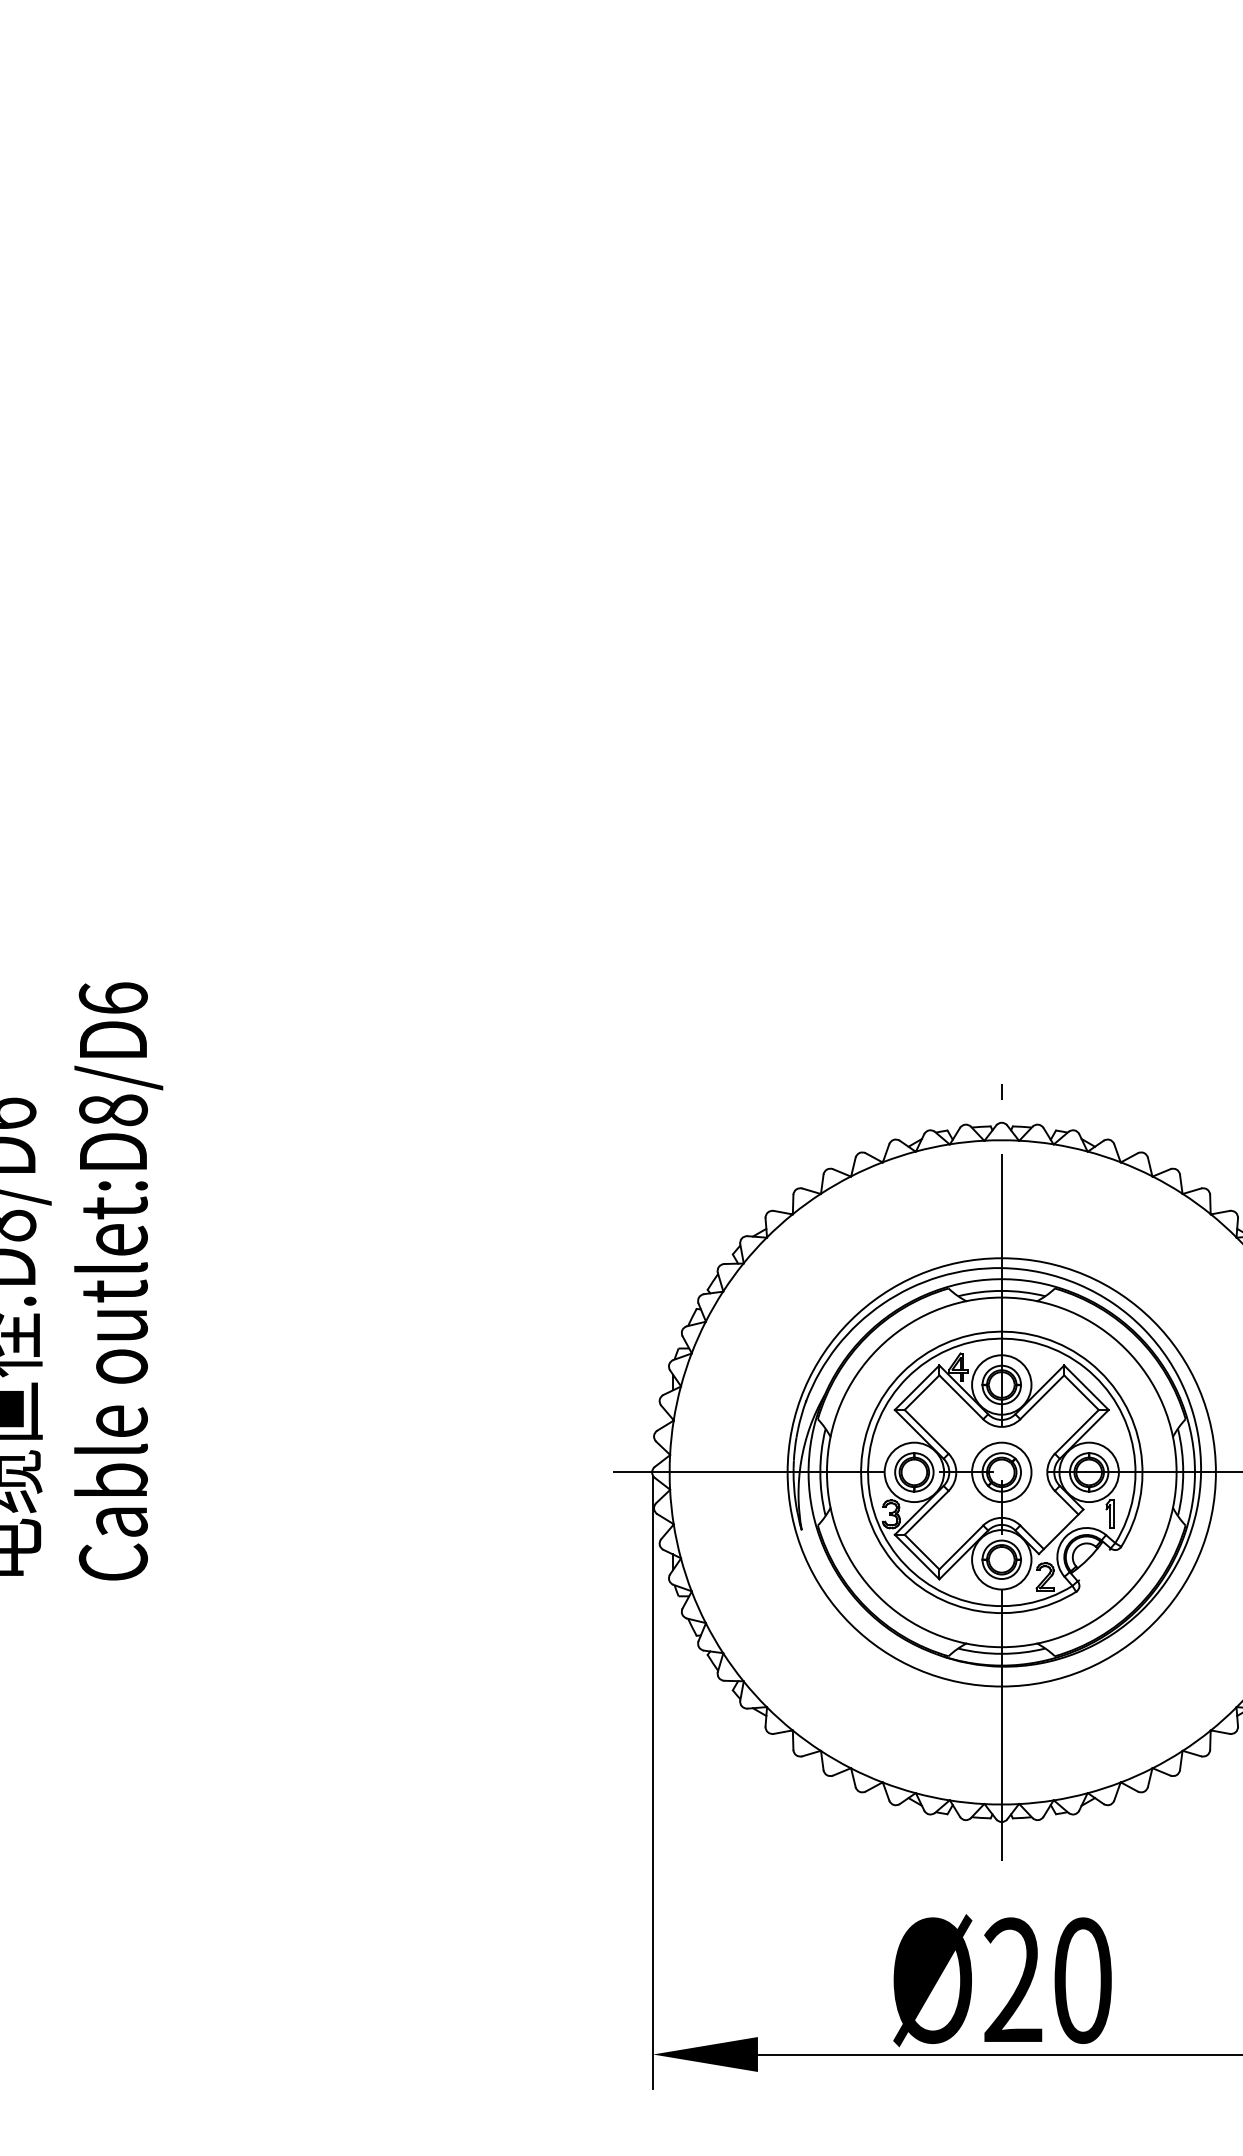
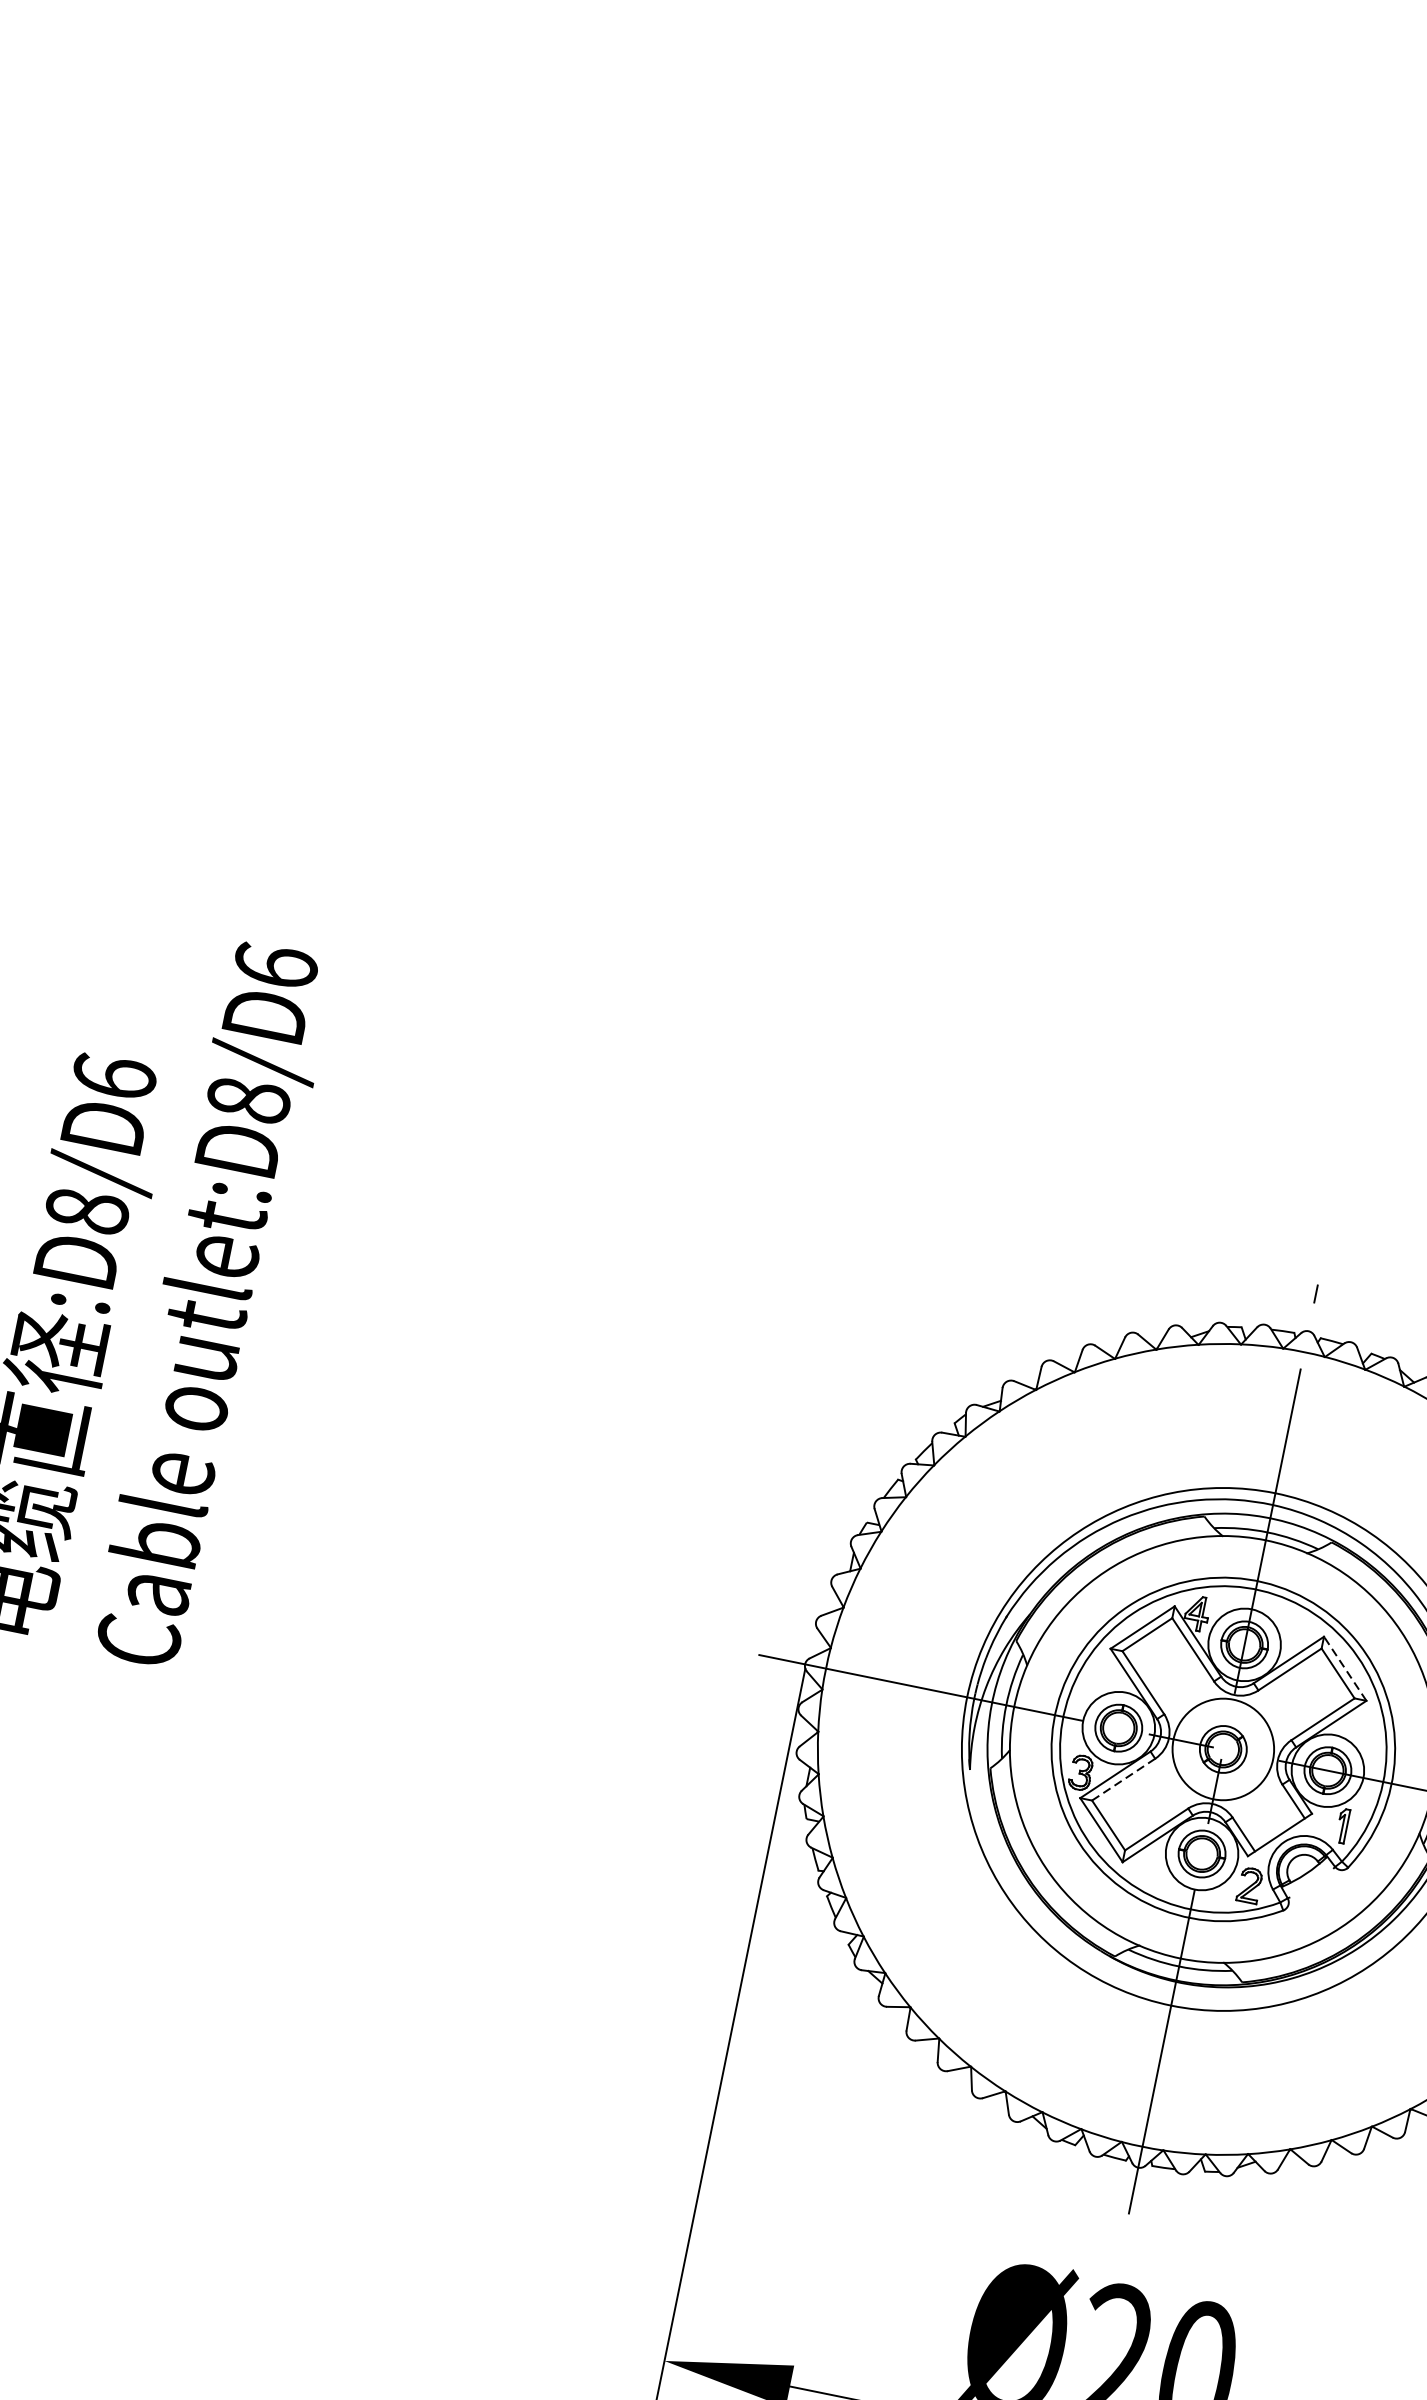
line: (1086, 1387) -> (1345, 1668), solid -> dashed
circle: (1001, 1472) -> (1222, 1749), size x1.4
line: (926, 1513) -> (1123, 1780), solid -> dashed

